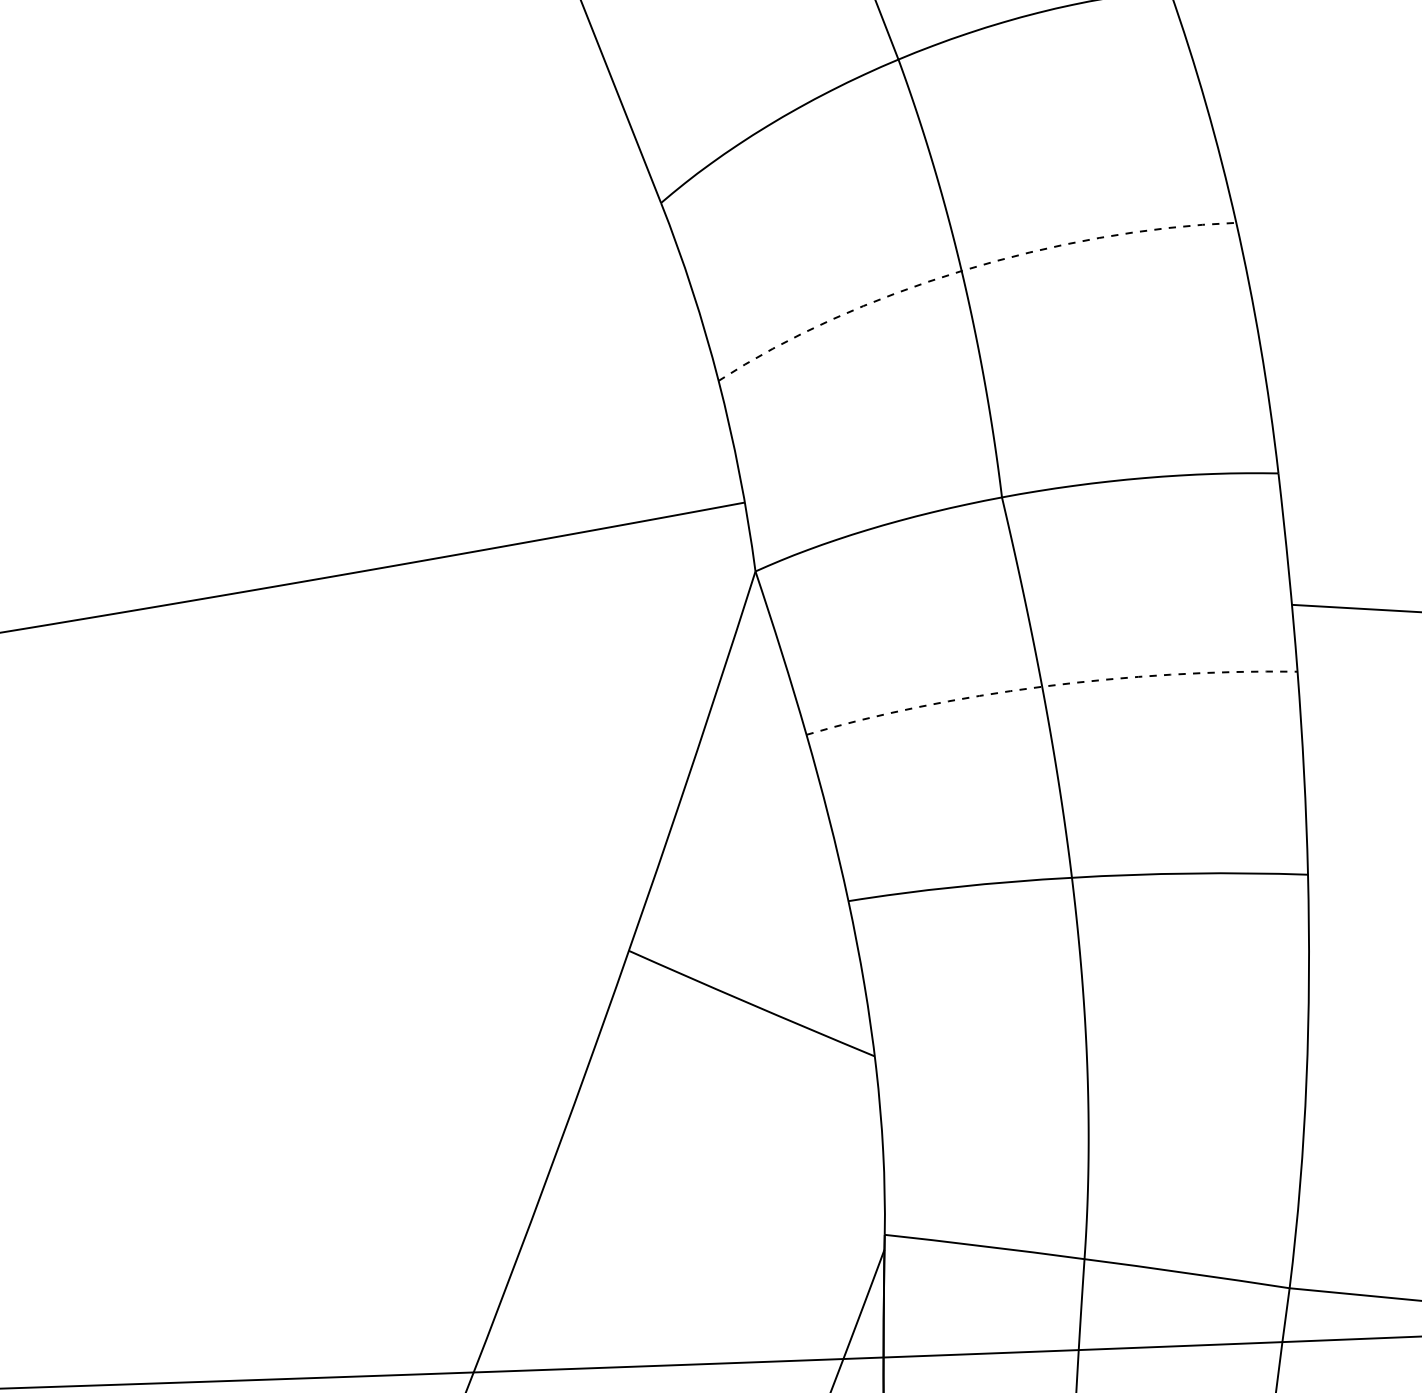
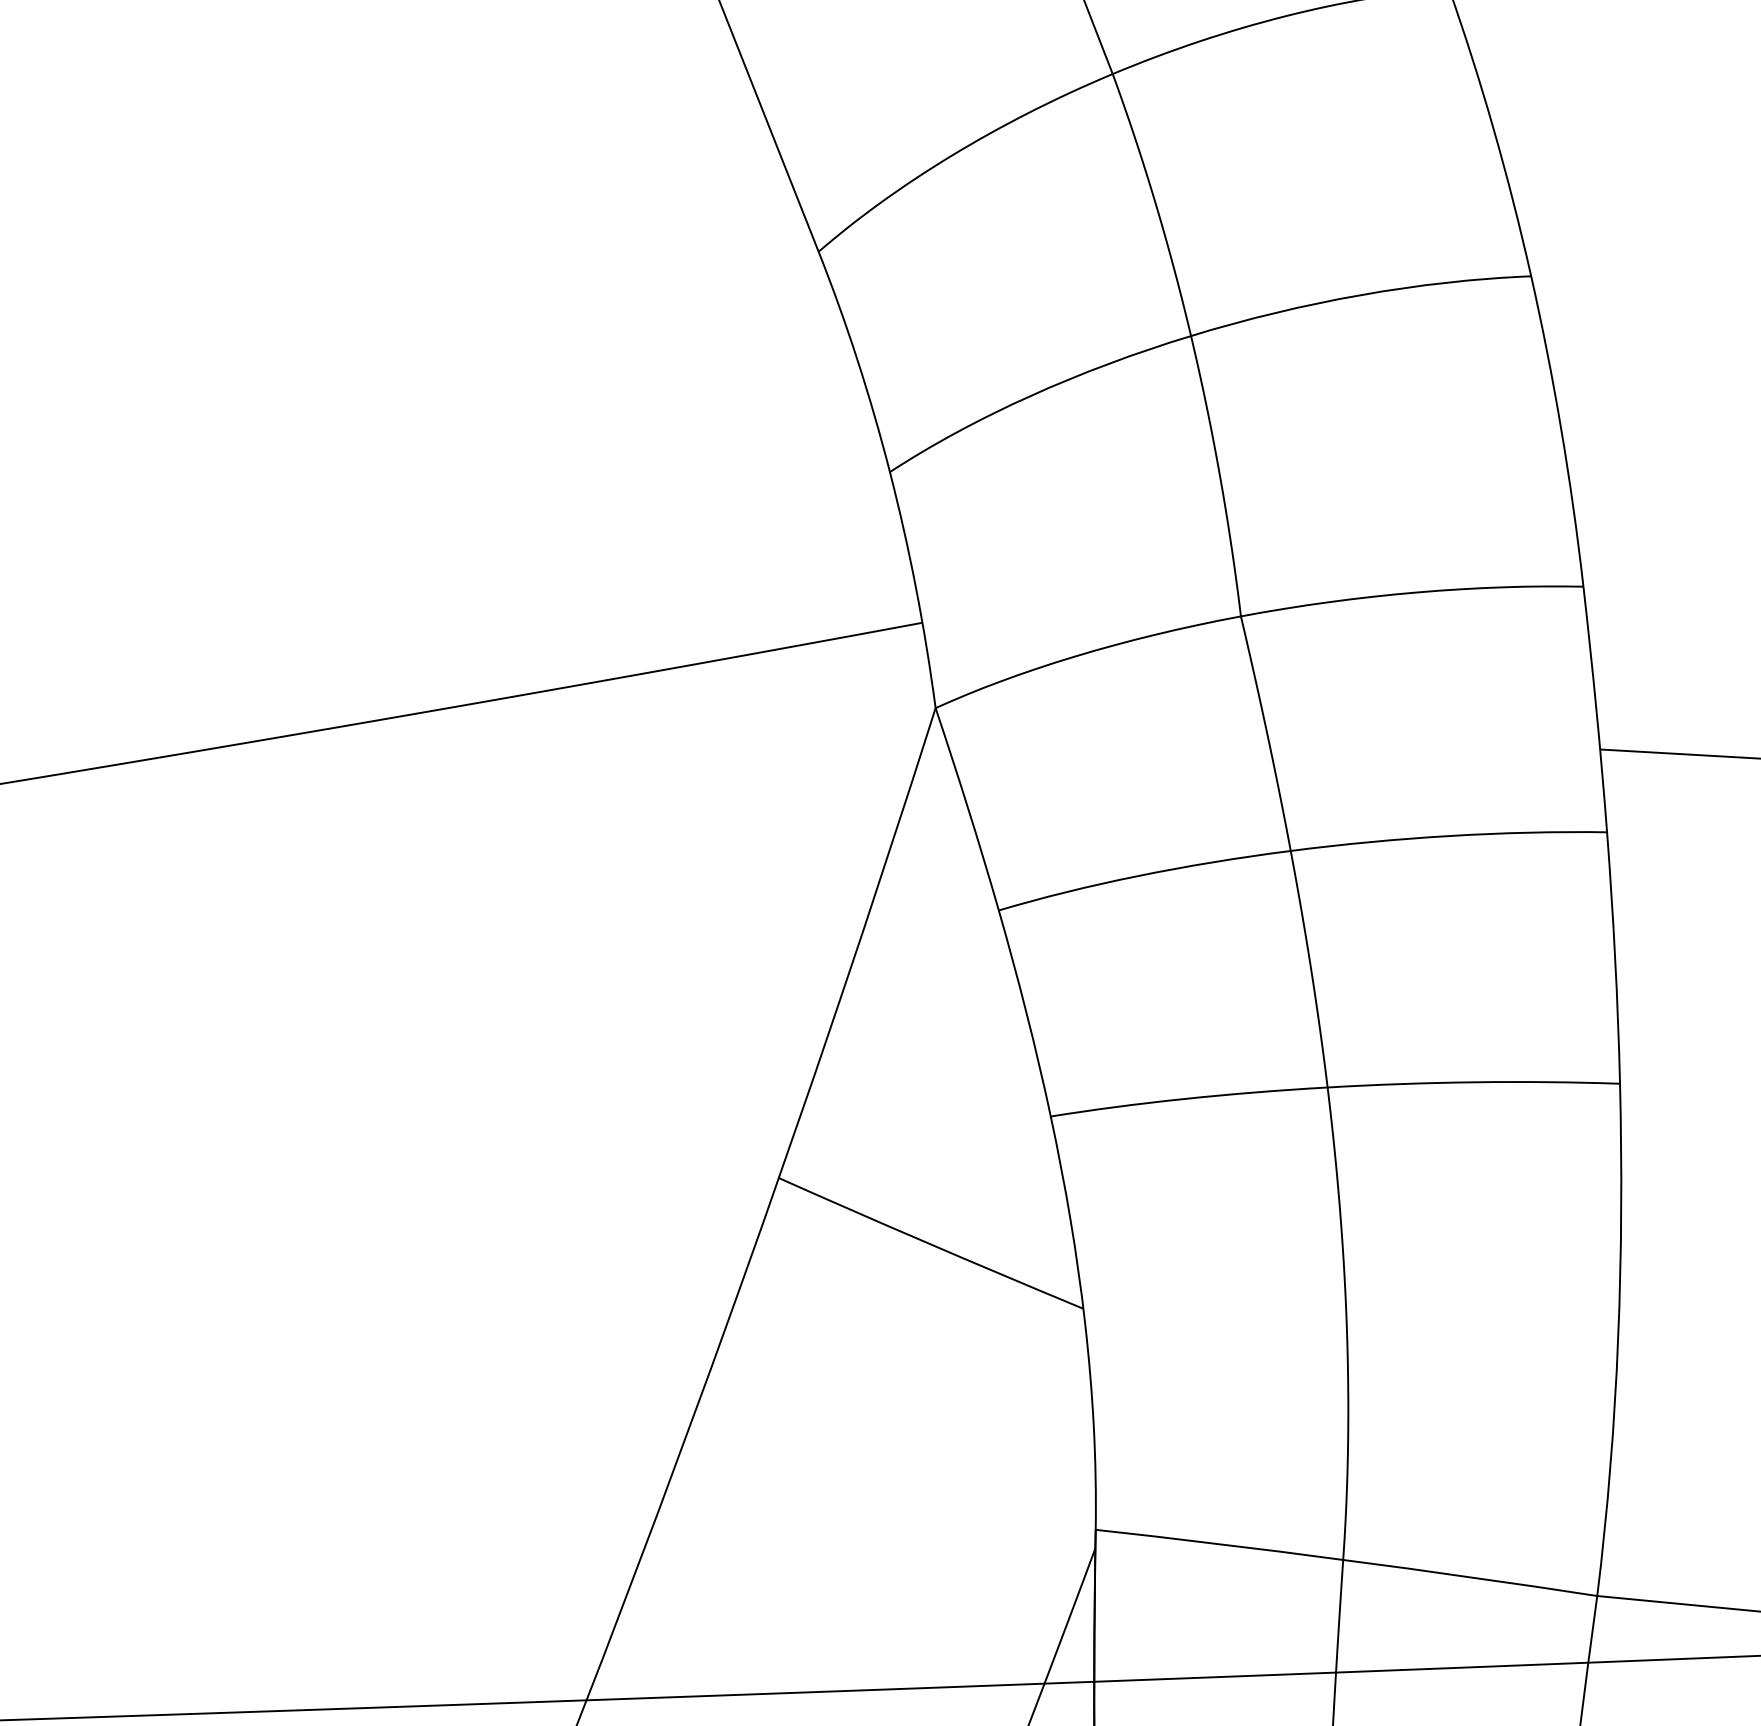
arc: (966, 269) -> (1196, 334), dashed -> solid
arc: (1046, 686) -> (1295, 850), dashed -> solid

